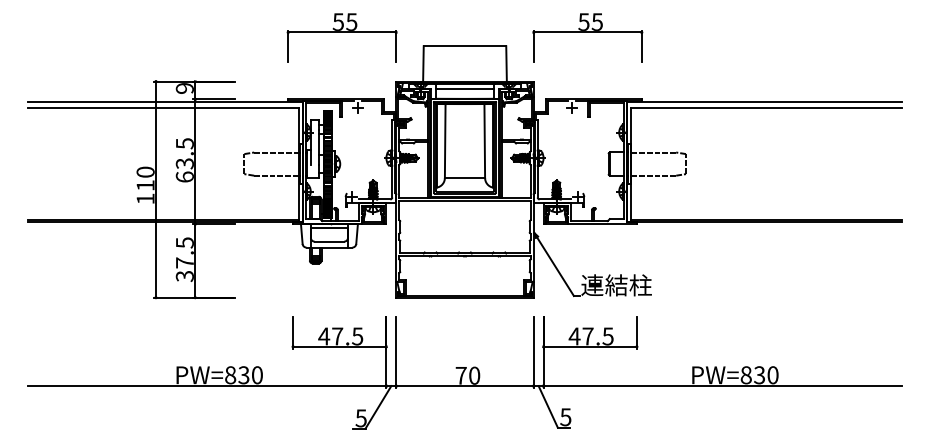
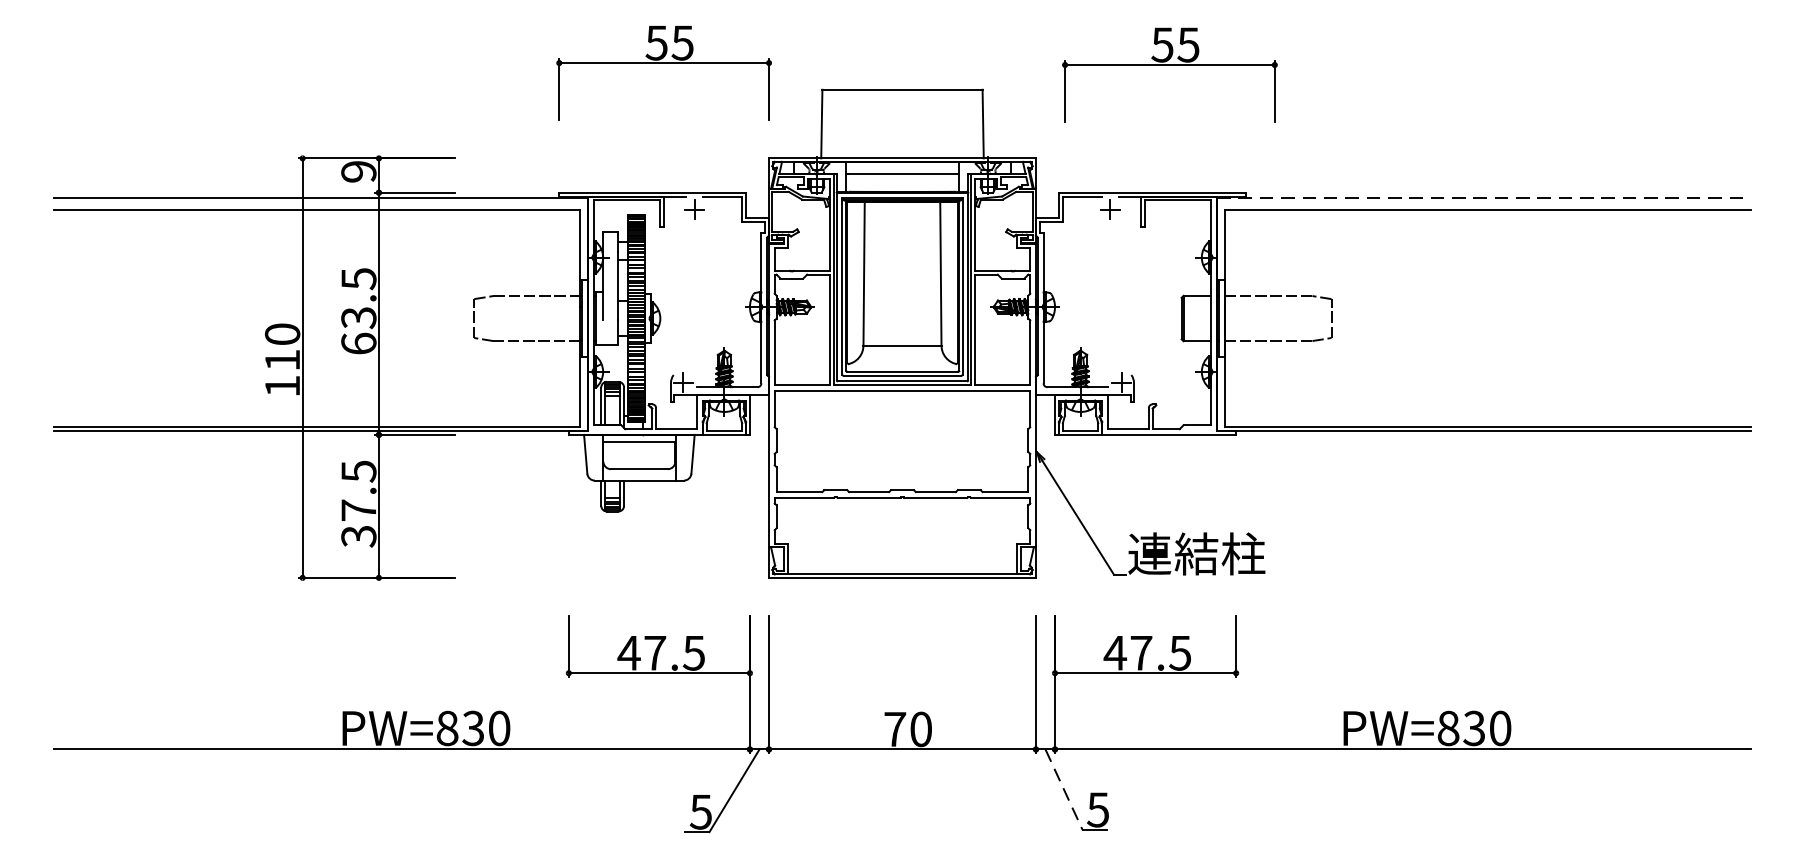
part: (587, 37) -> (1169, 74), moved
line: (764, 102) -> (1483, 198), solid -> dashed
line: (548, 406) -> (1064, 789), solid -> dashed

